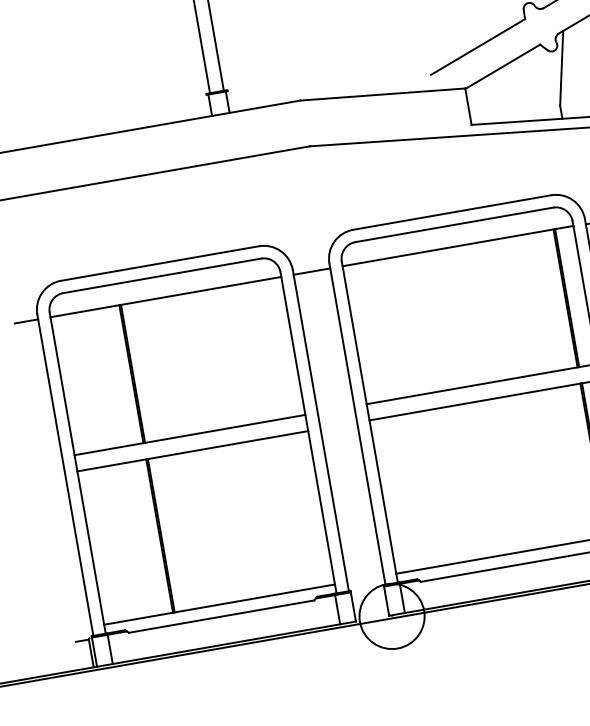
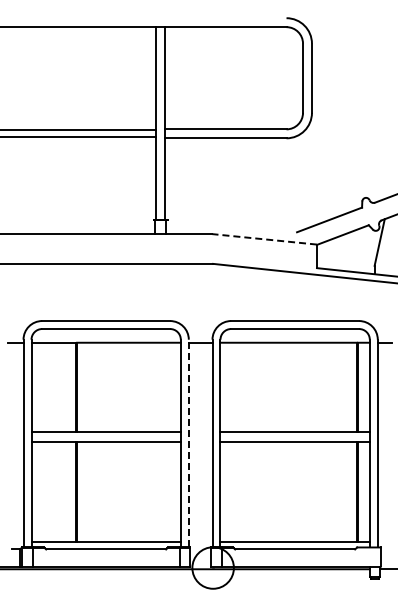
line: (382, 94) -> (264, 239), solid -> dashed
line: (320, 430) -> (188, 443), solid -> dashed

